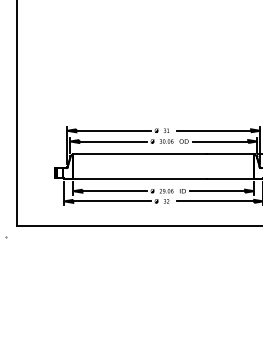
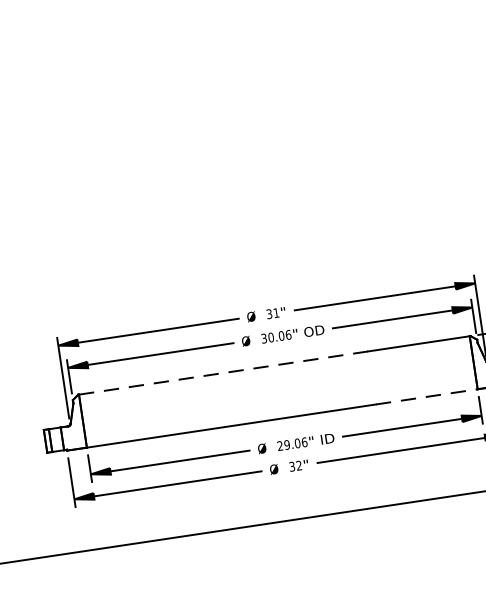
line: (140, 154) -> (224, 373), solid -> dashed
line: (230, 178) -> (426, 396), solid -> dashed

